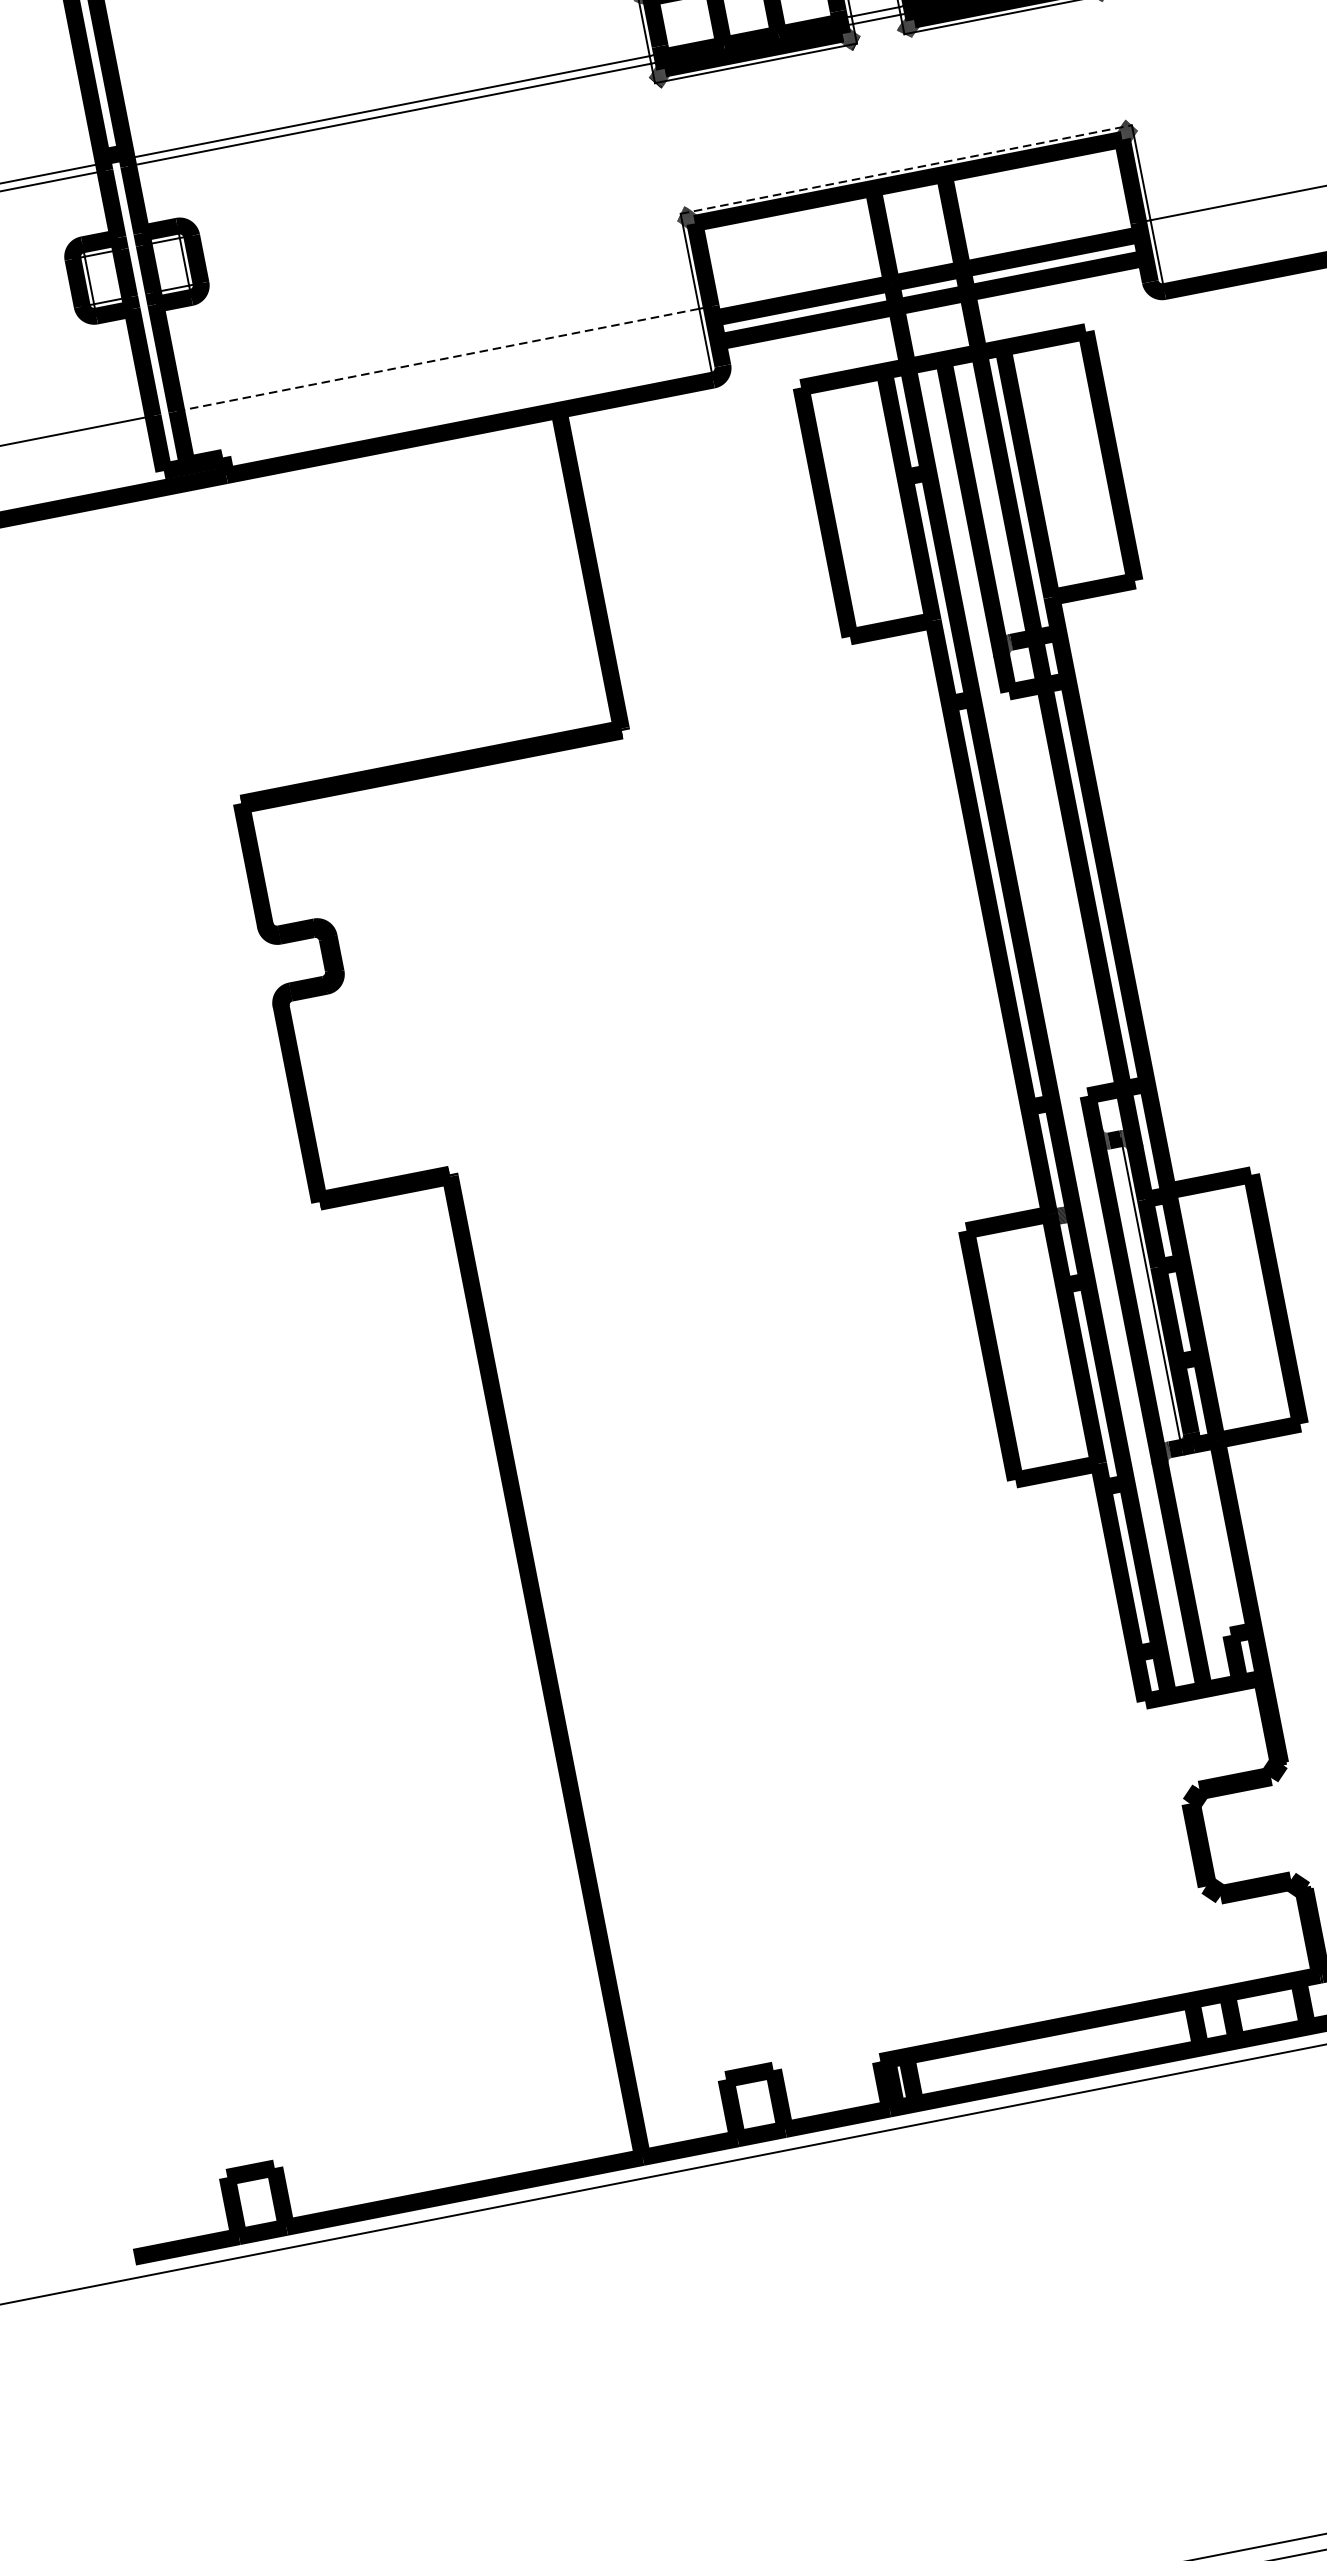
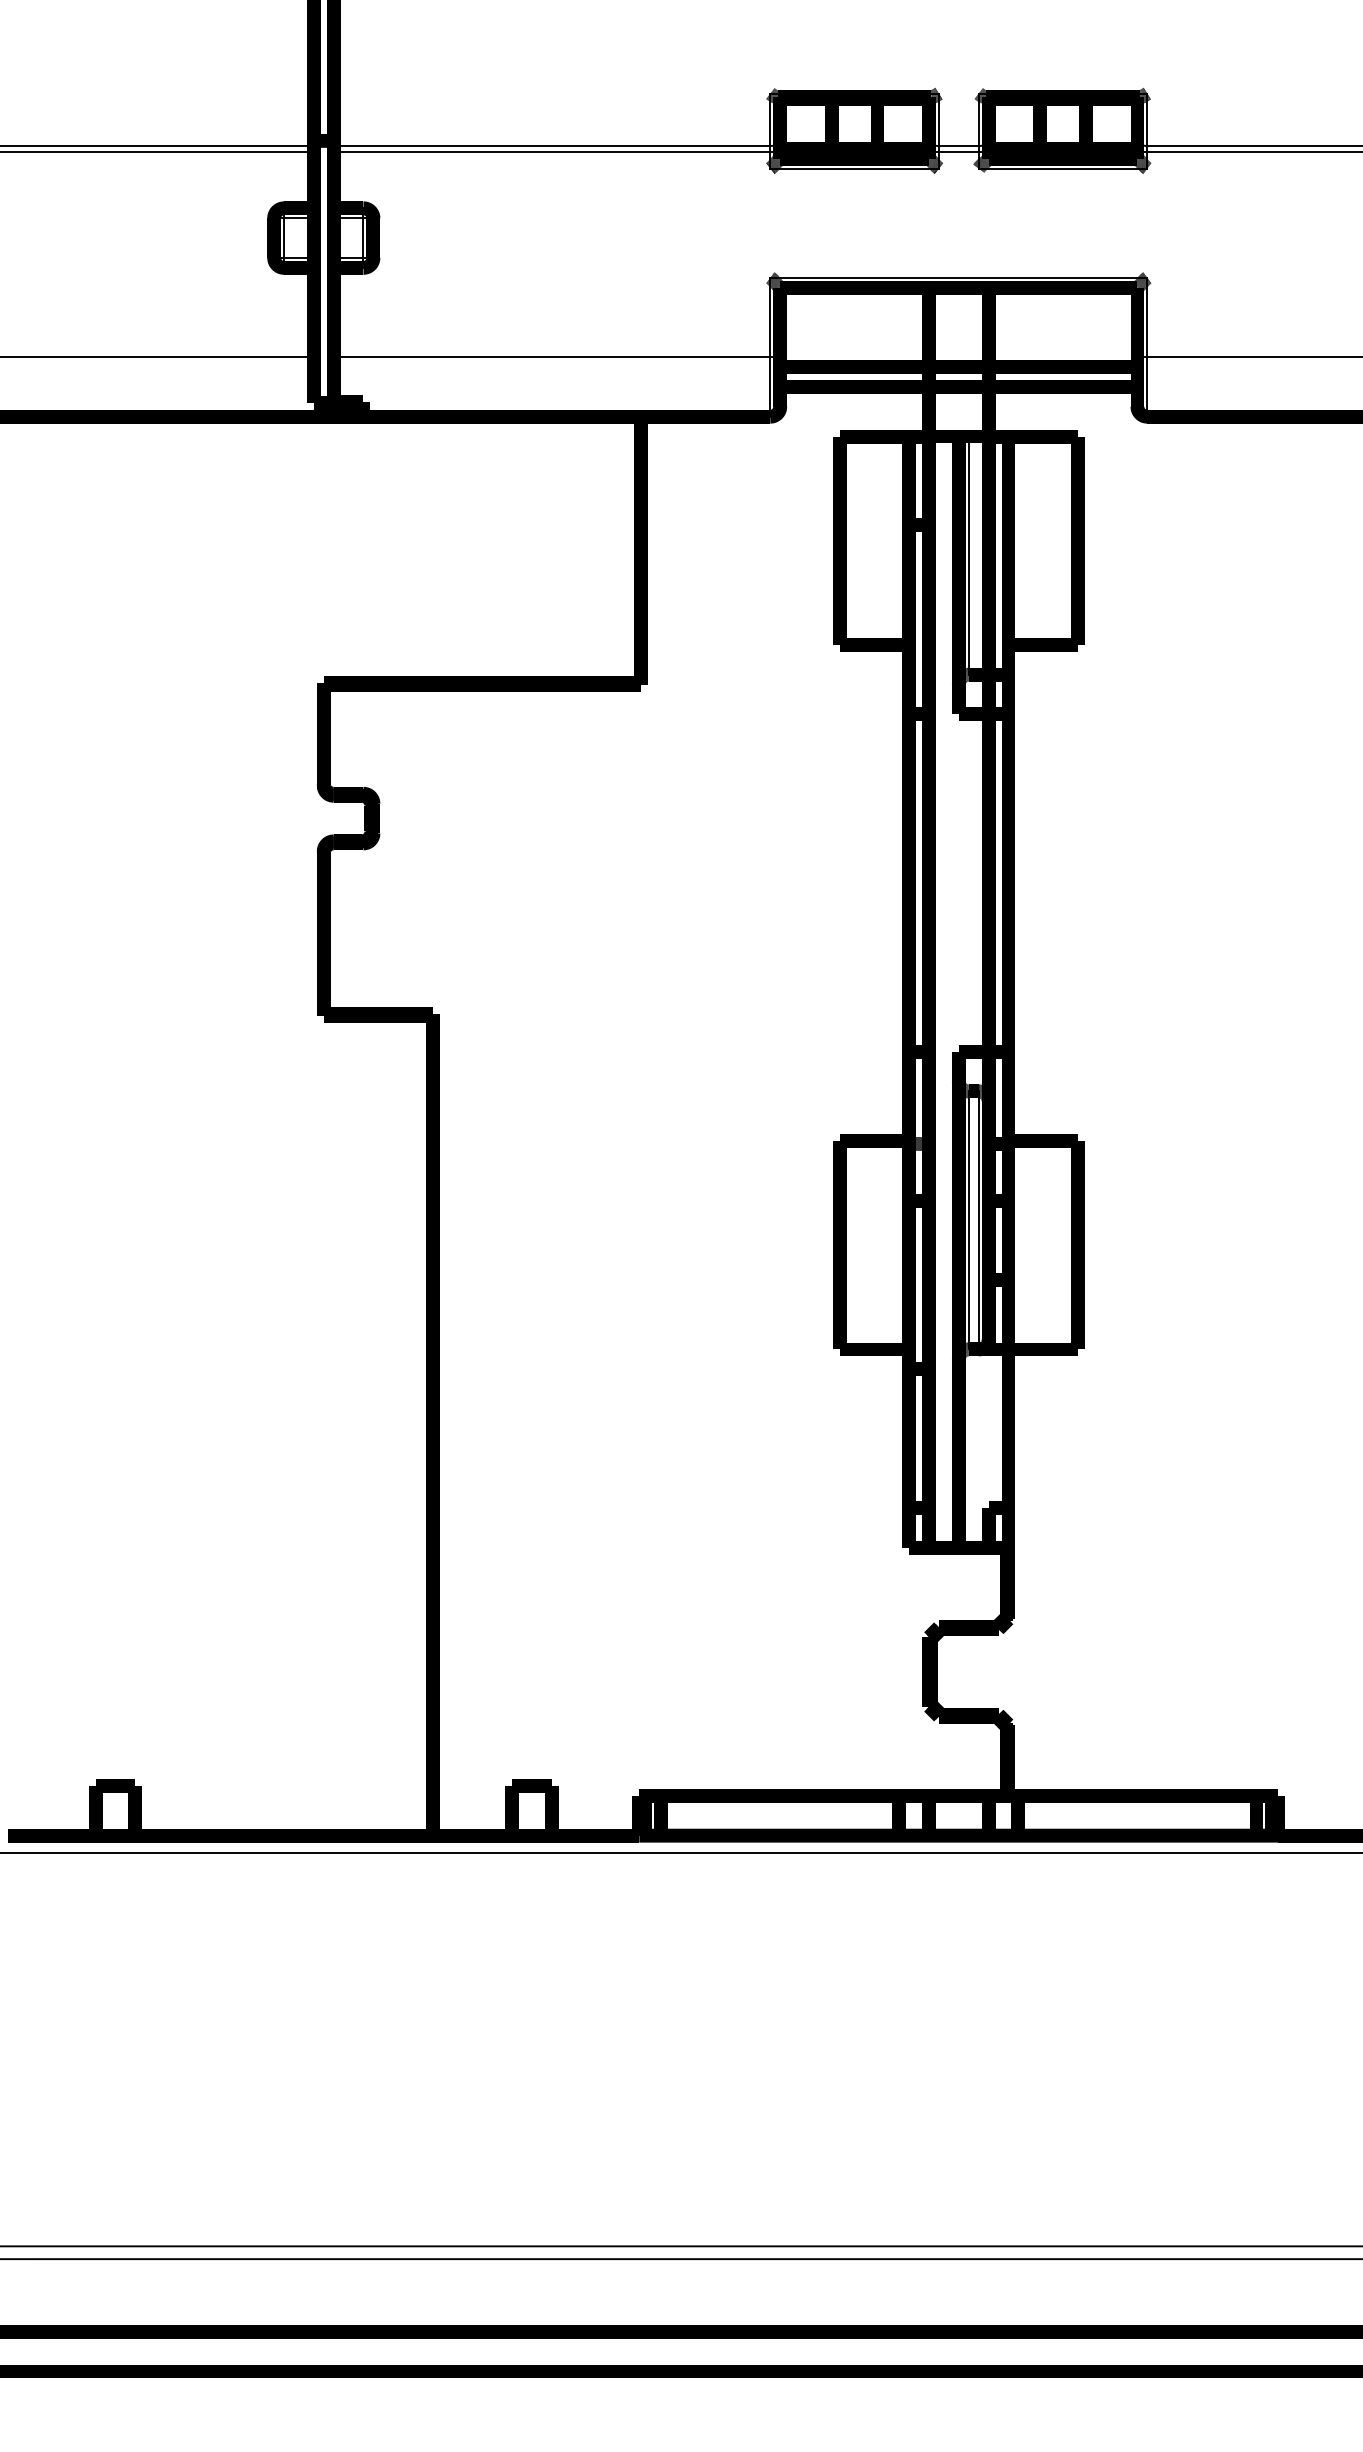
line: (905, 169) -> (958, 277), dashed -> solid
line: (438, 360) -> (552, 357), dashed -> solid
line: (983, 499) -> (968, 555), added
line: (1139, 1295) -> (968, 1220), added

